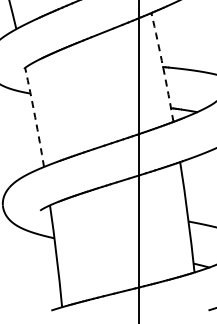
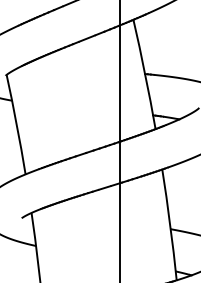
arc: (163, 67) -> (145, 74), dashed -> solid
arc: (35, 117) -> (17, 124), dashed -> solid

